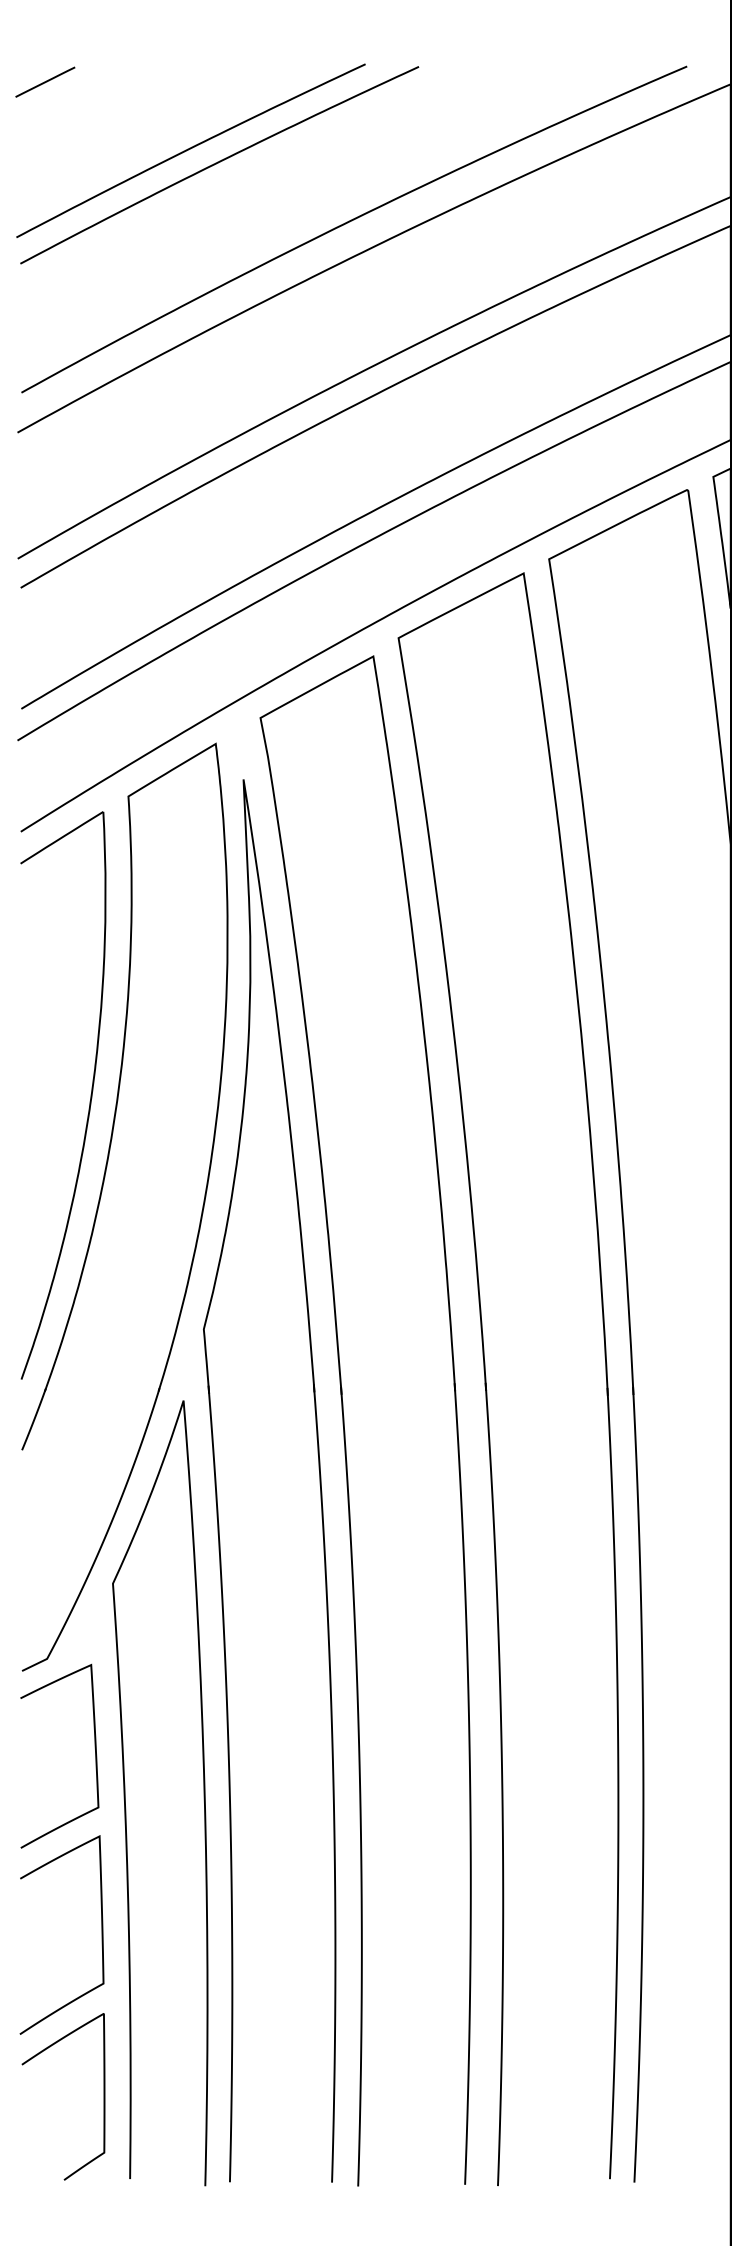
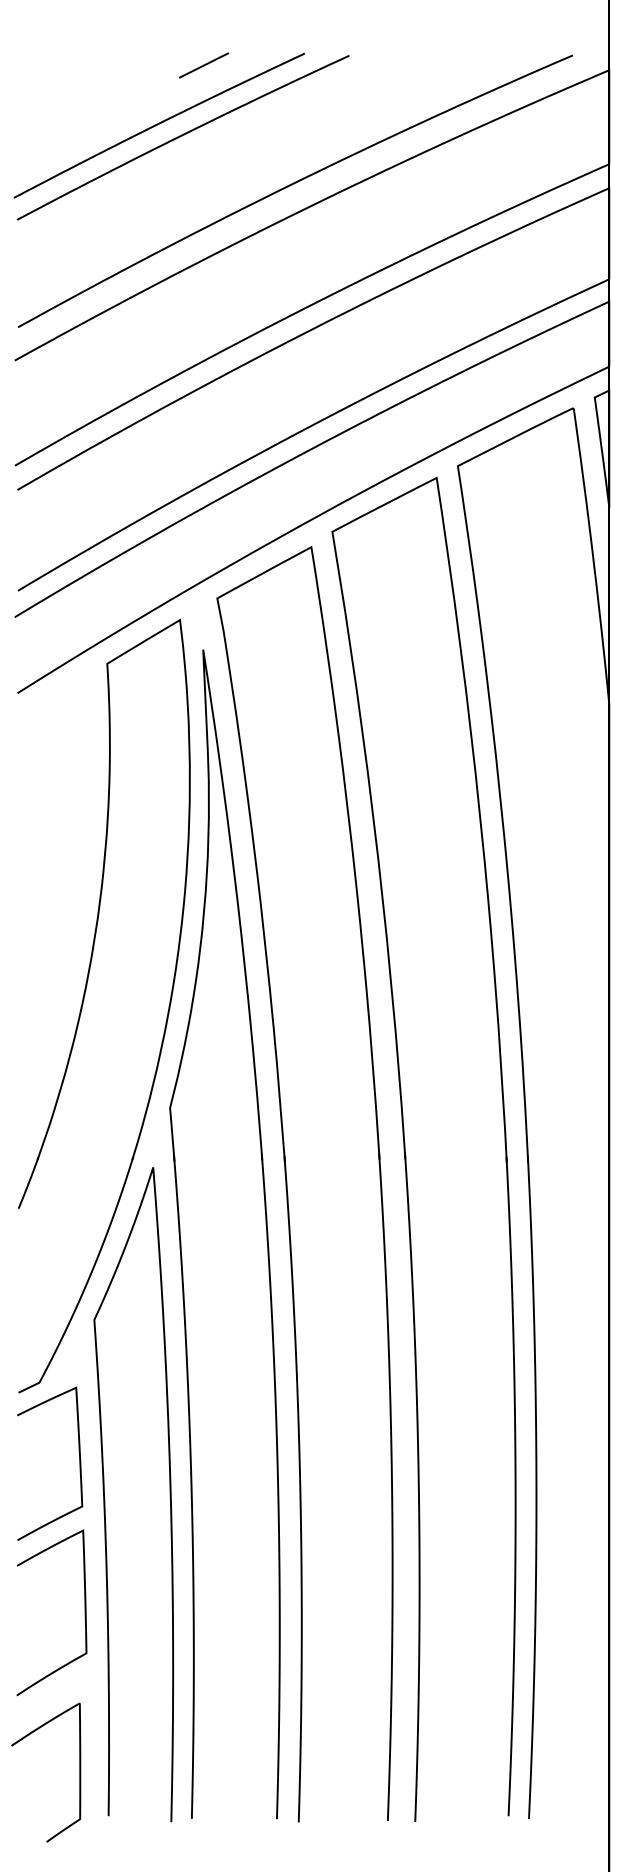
line: (44, 82) -> (203, 65), moved
part: (89, 1102) -> (74, 918), removed
curve: (103, 2096) -> (79, 1772), moved

